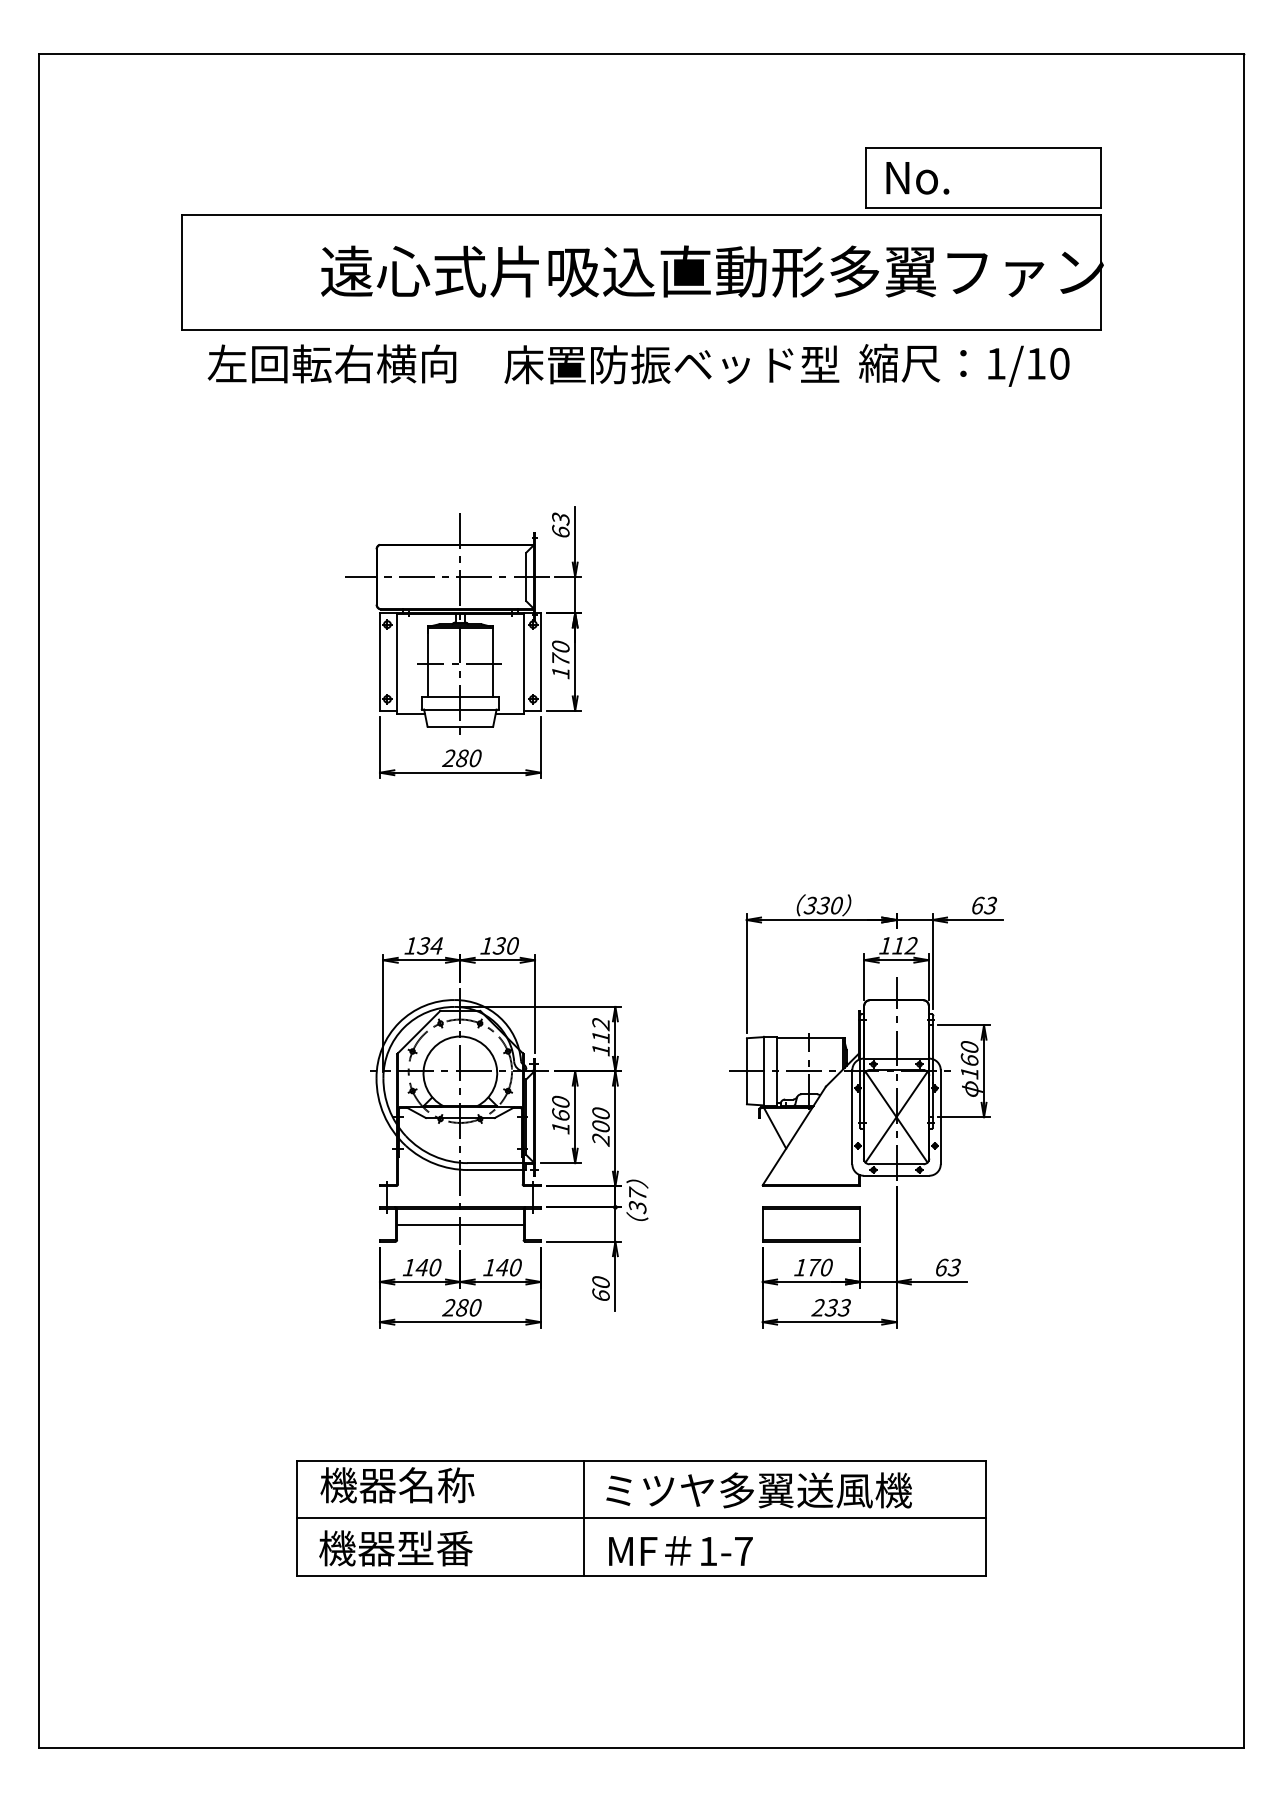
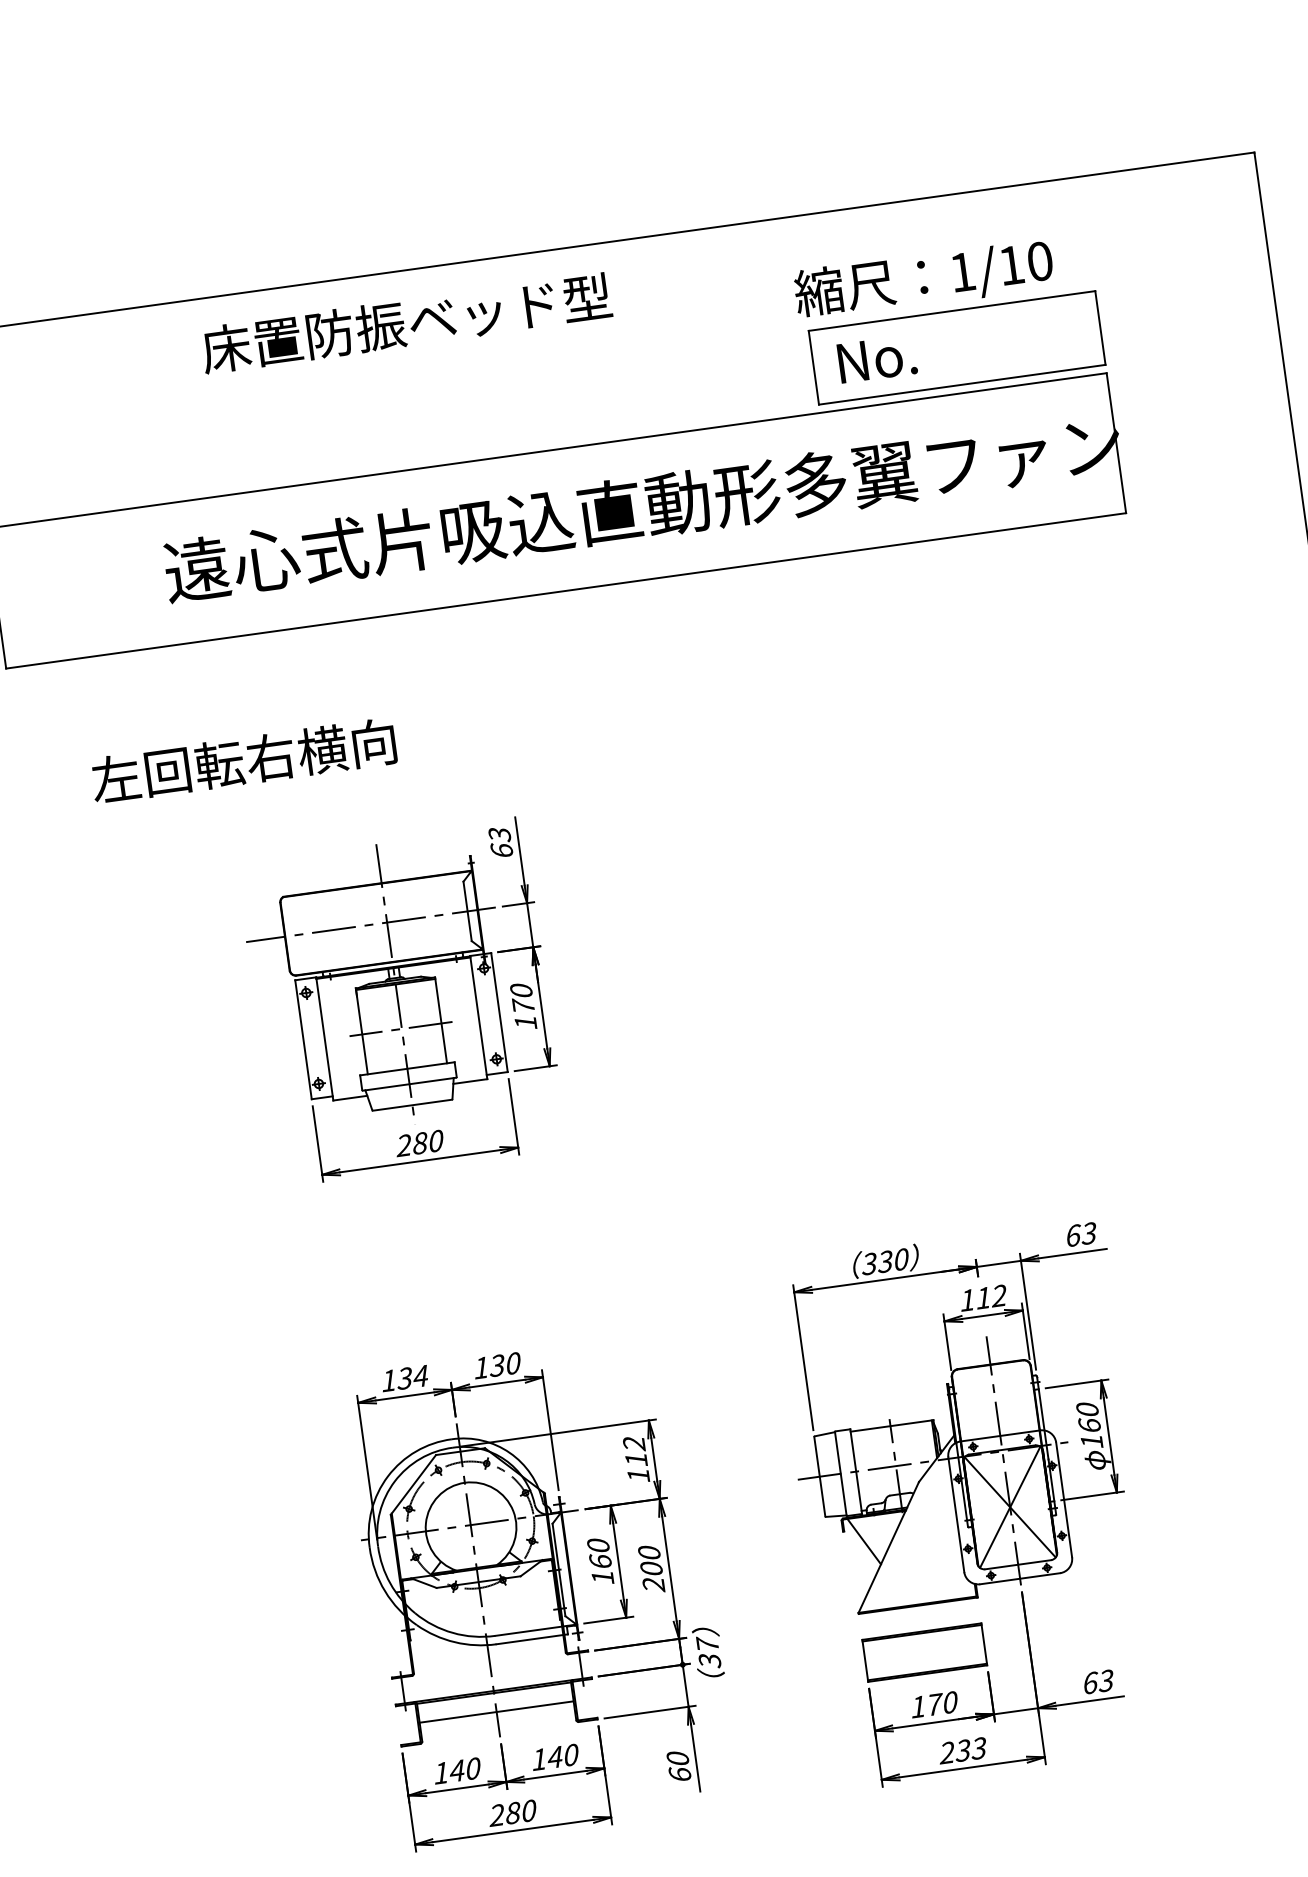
text: (331, 363) -> (243, 760), moved
text: (671, 364) -> (405, 322), moved
text: (964, 364) -> (924, 278), moved

